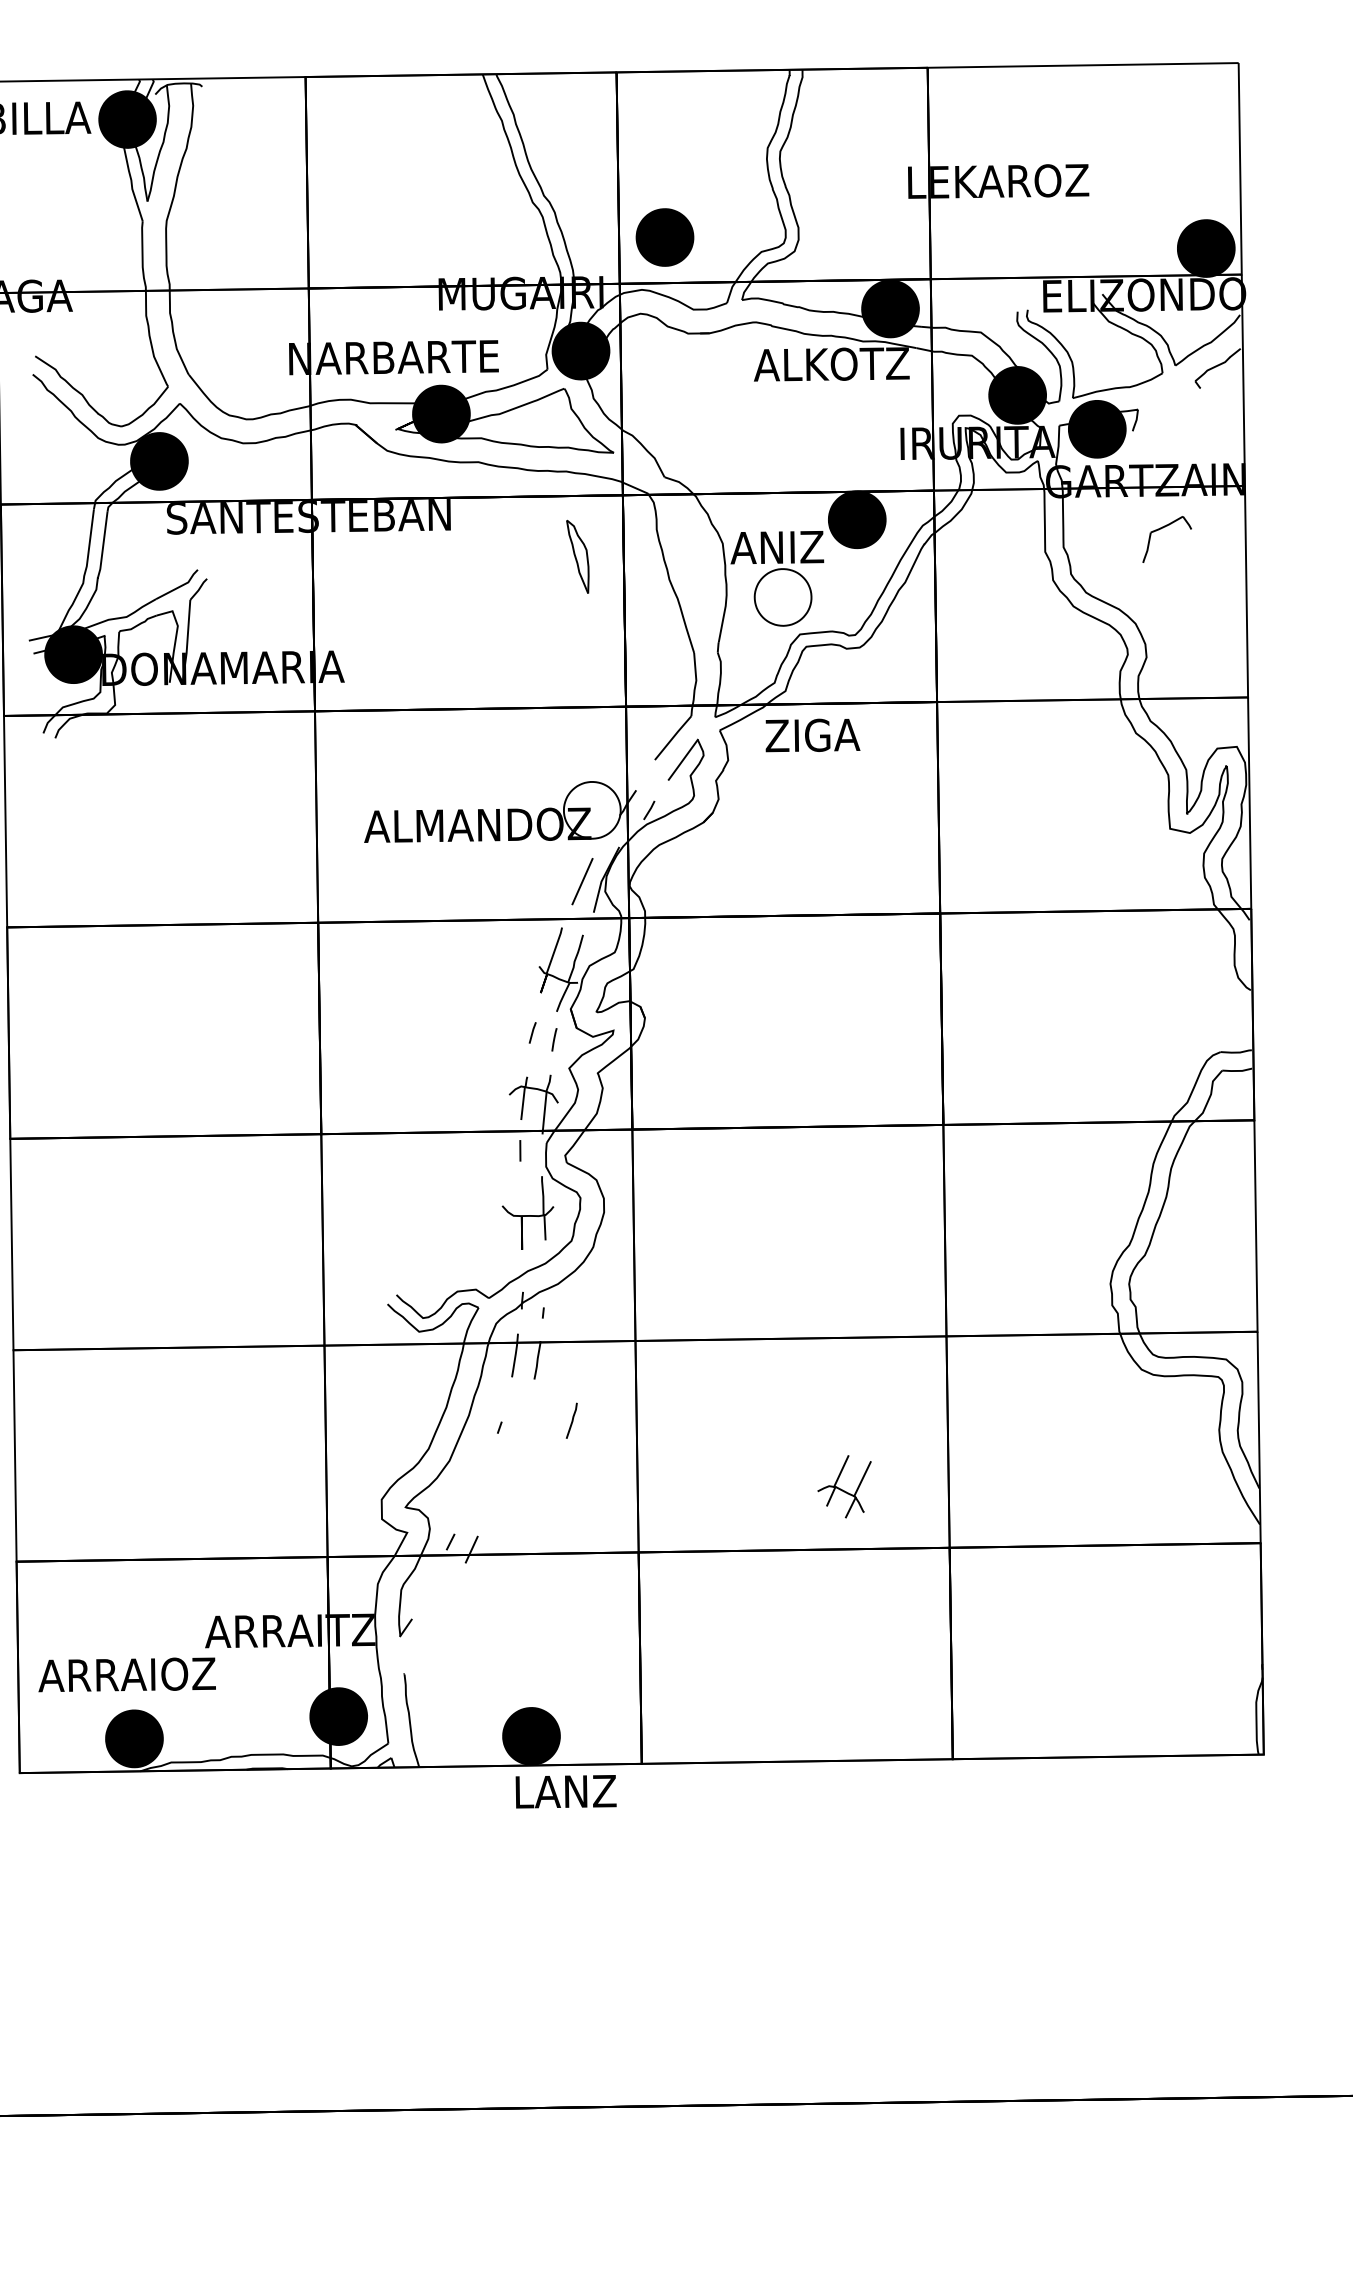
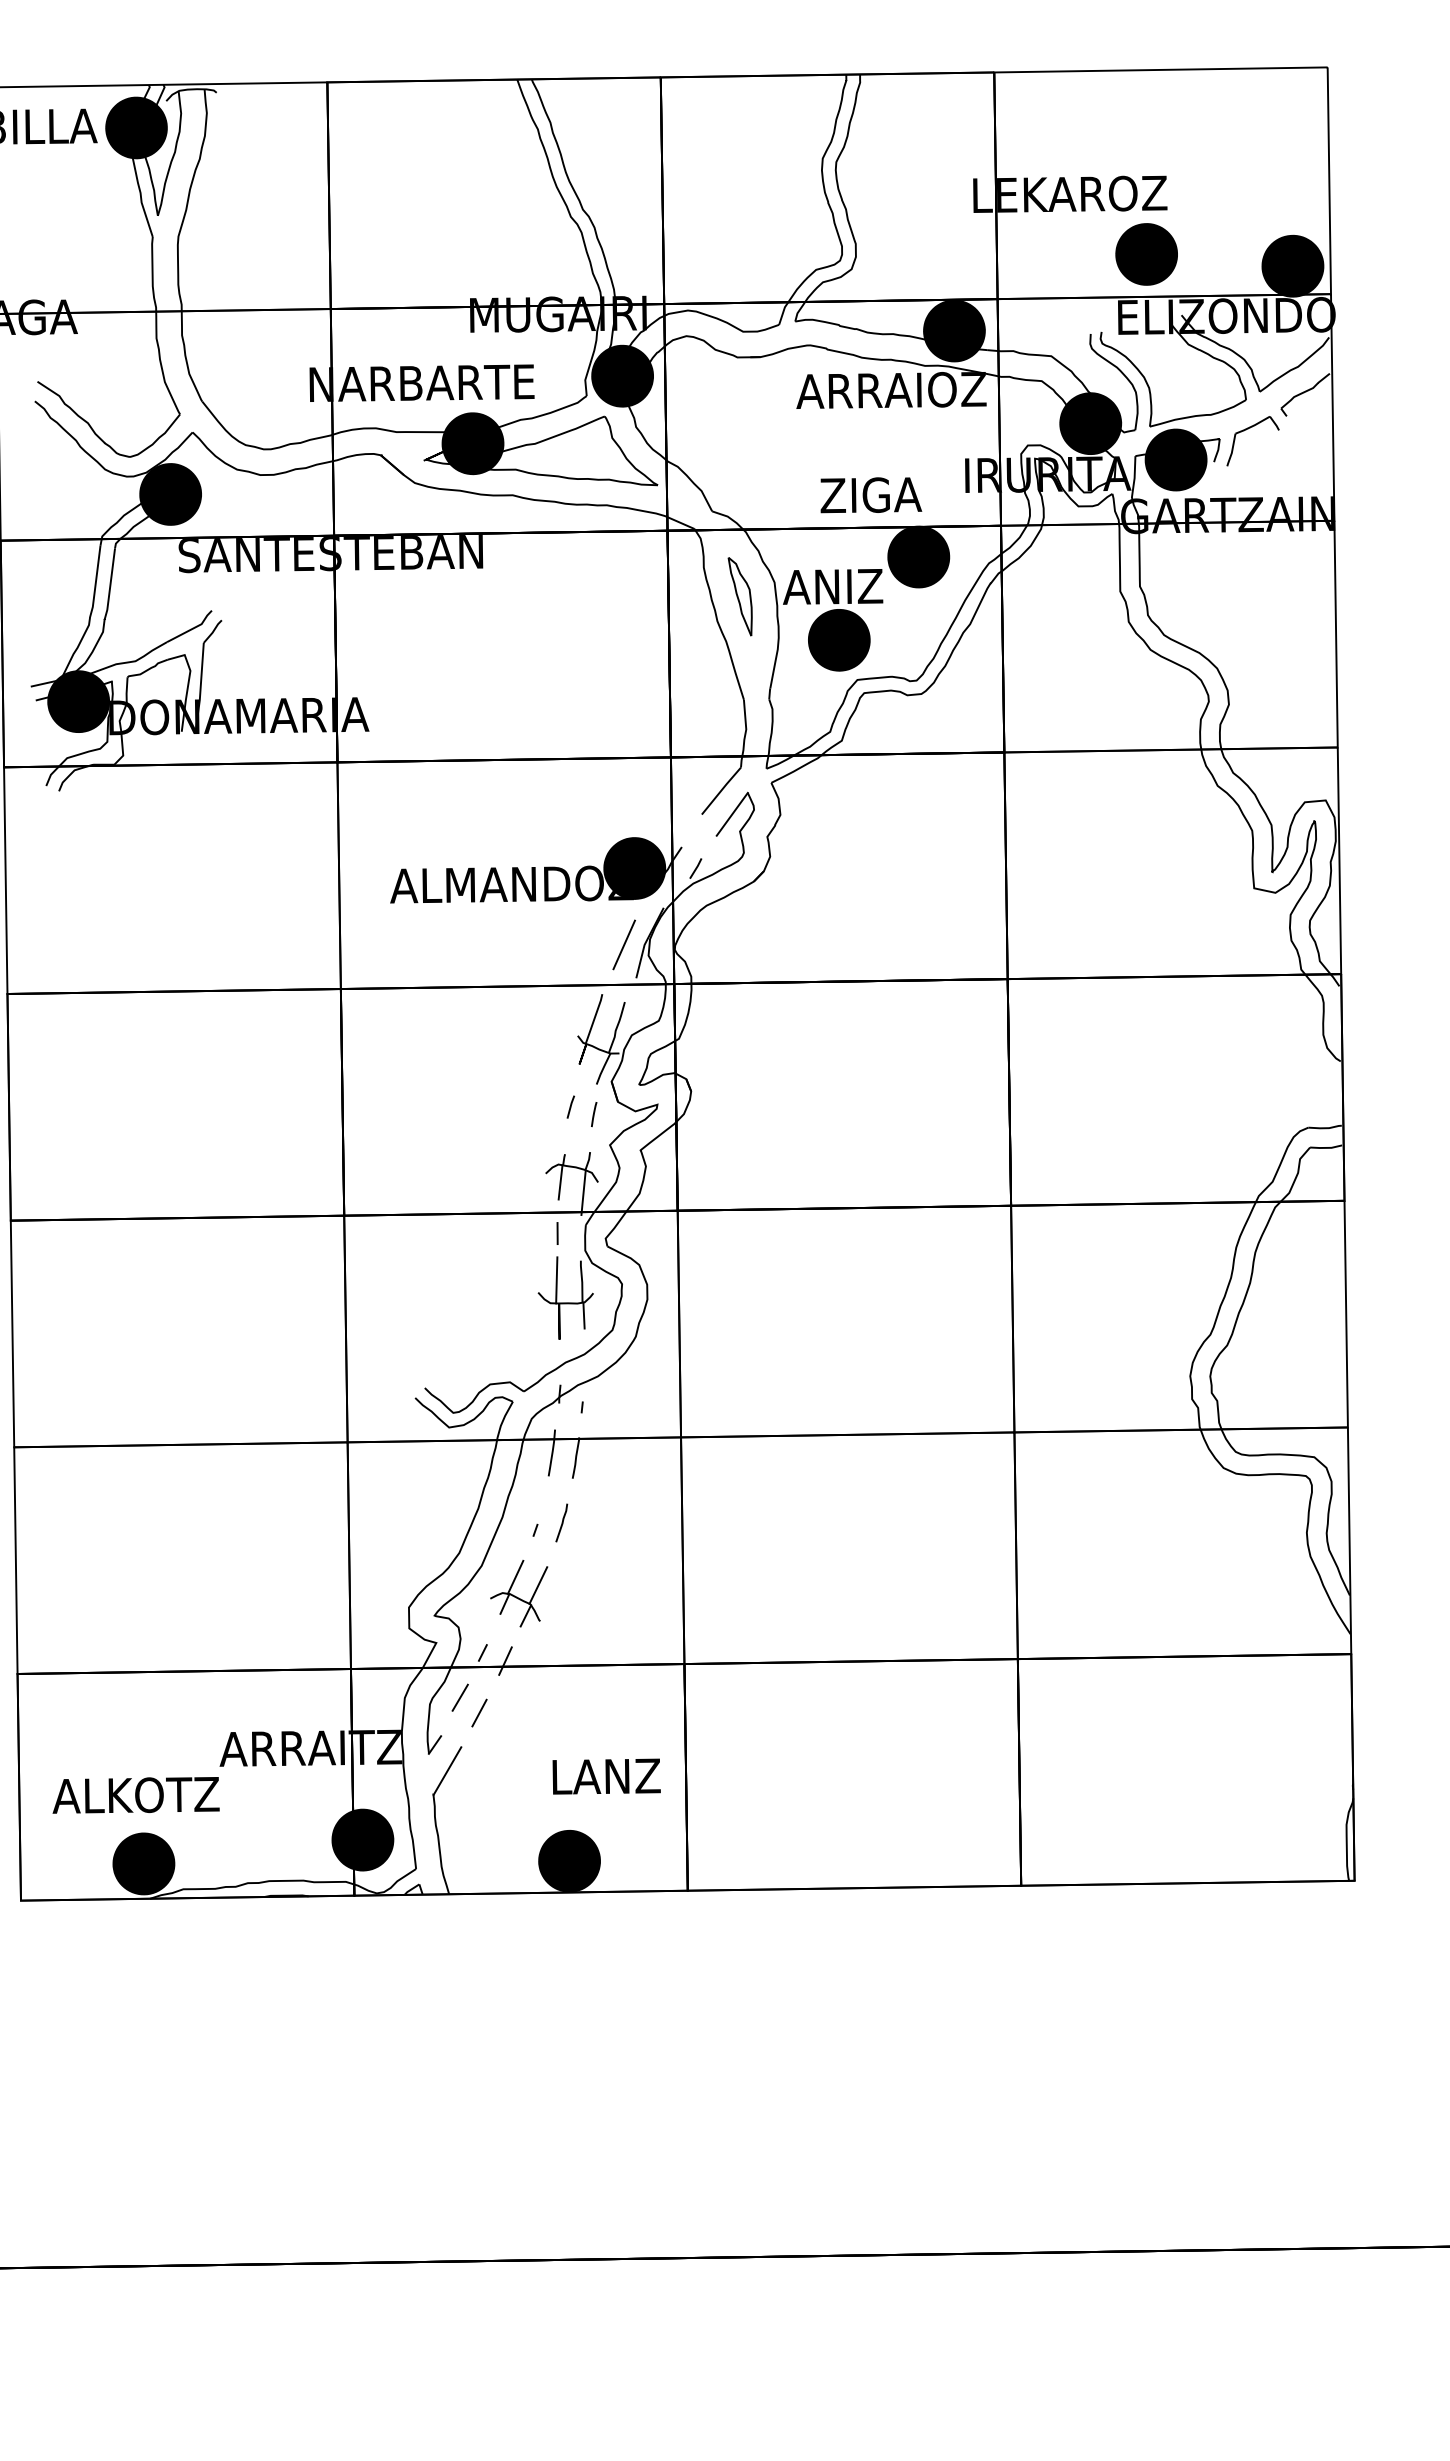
part: (664, 237) -> (1146, 254), moved
text: (831, 364) -> (891, 390), ALKOTZ -> ARRAIOZ
part: (1161, 529) -> (1246, 430), moved
part: (577, 556) -> (739, 596), moved
fill: (782, 596) -> (838, 639), added
text: (813, 735) -> (871, 495), moved
fill: (592, 810) -> (634, 868), added
line: (519, 1194) -> (556, 1280), added
line: (571, 1420) -> (561, 1522), moved
part: (844, 1486) -> (519, 1593), moved
line: (428, 1583) -> (459, 1697), added
line: (447, 1597) -> (479, 1712), added
line: (417, 1651) -> (447, 1770), added
text: (127, 1674) -> (136, 1794), ARRAIOZ -> ALKOTZ
text: (565, 1791) -> (606, 1776), moved

